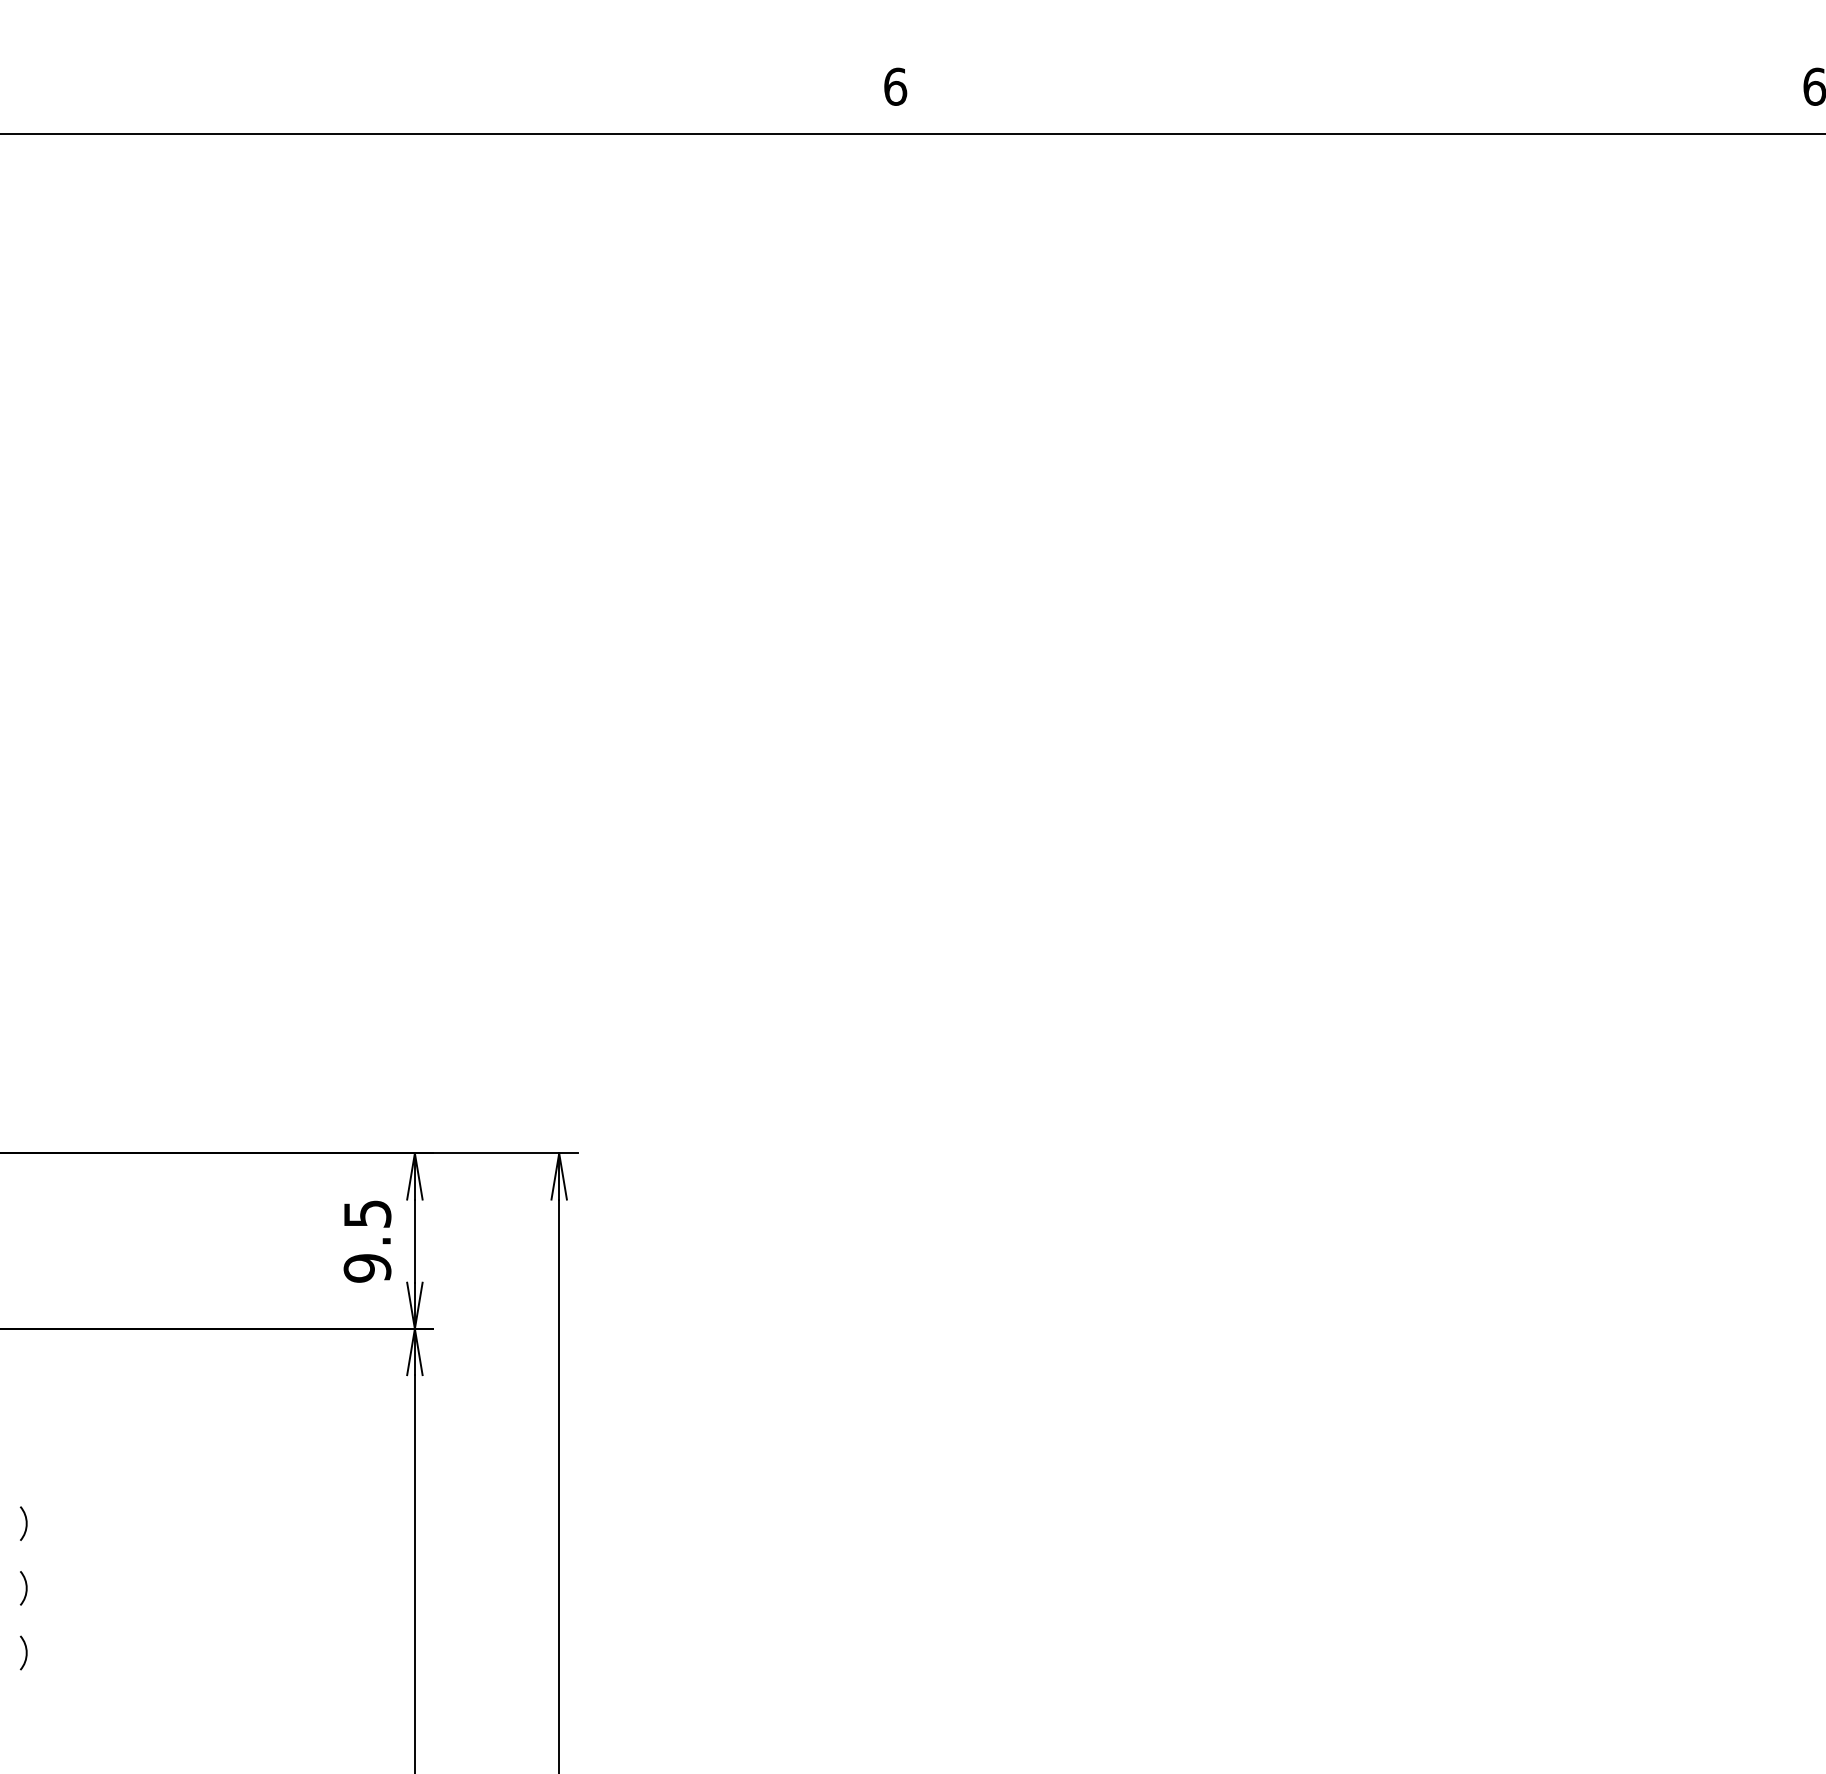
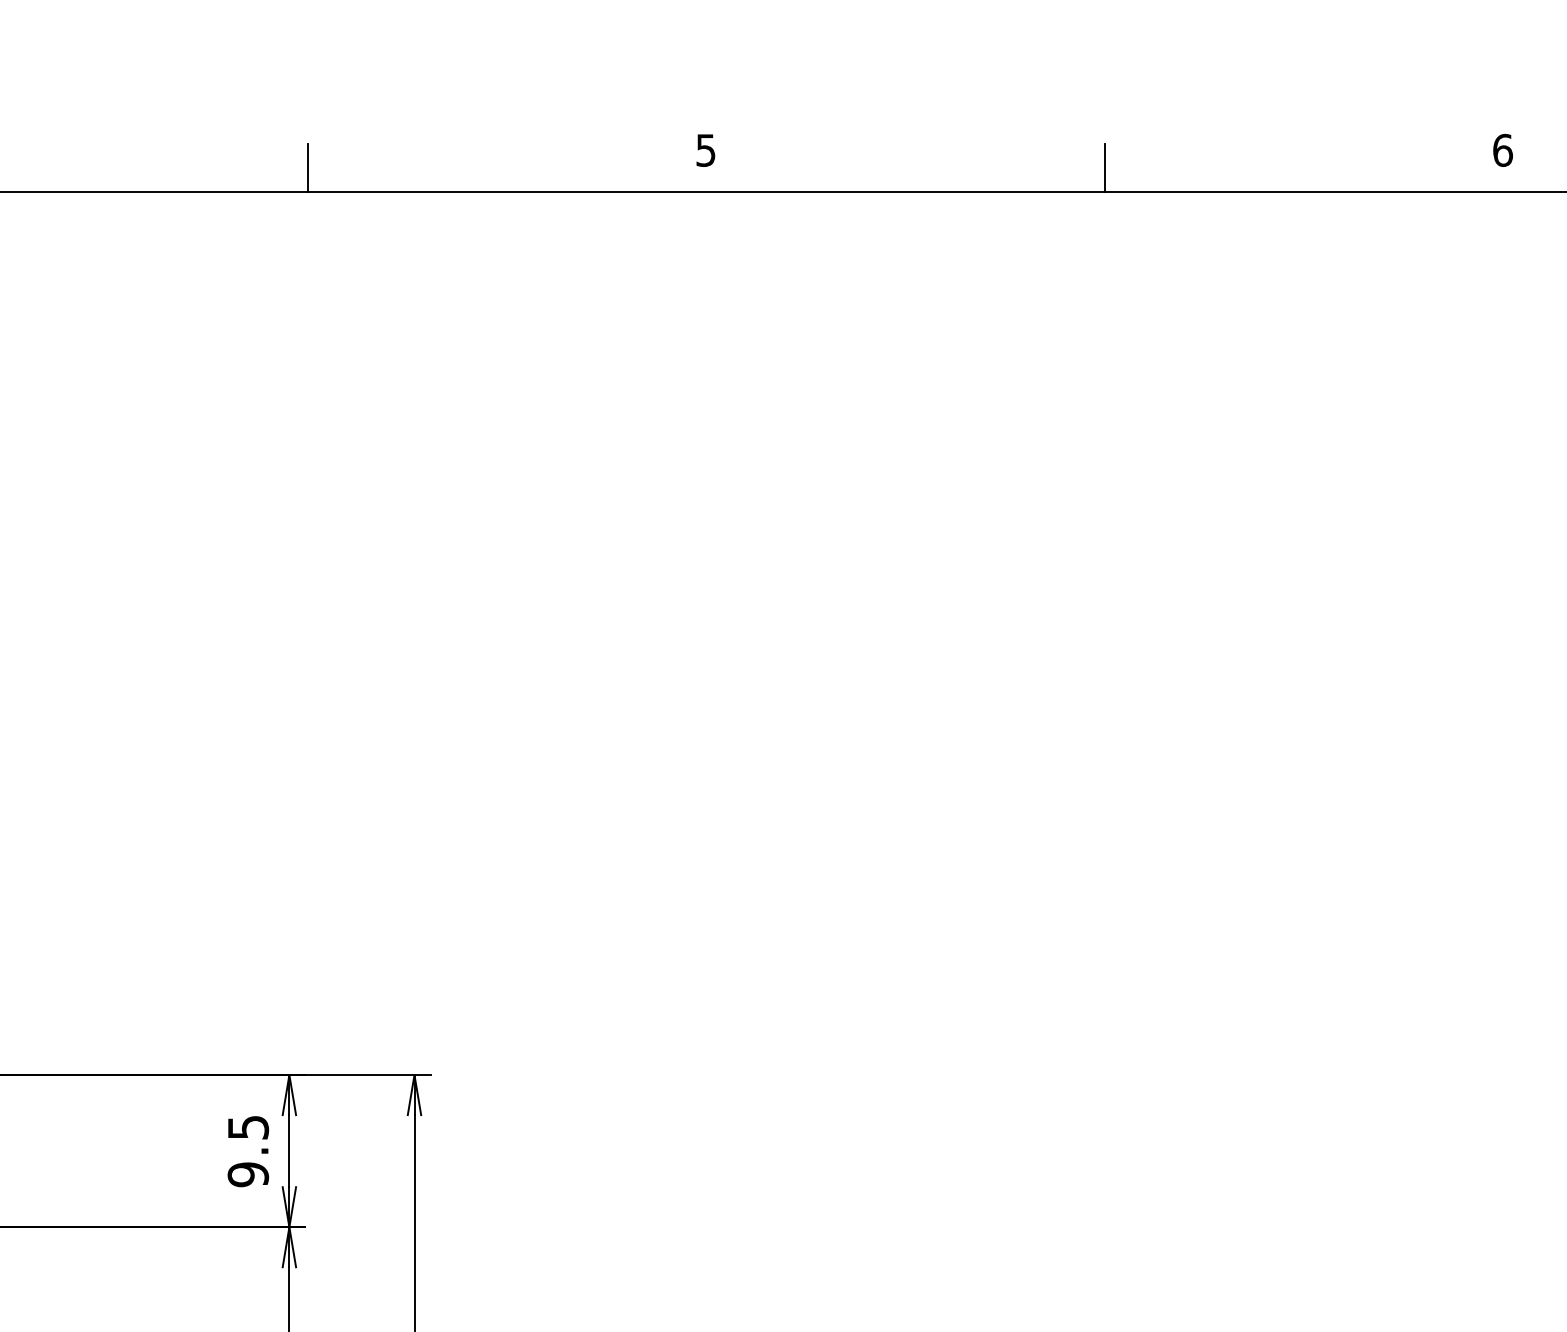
text: (895, 86) -> (706, 150), 6 -> 5
line: (435, 106) -> (307, 167), added
line: (1355, 106) -> (1104, 167), added

